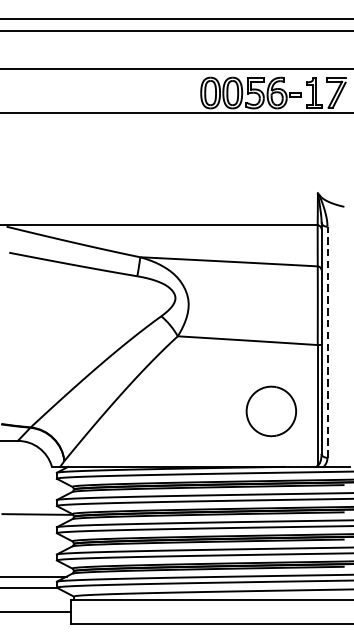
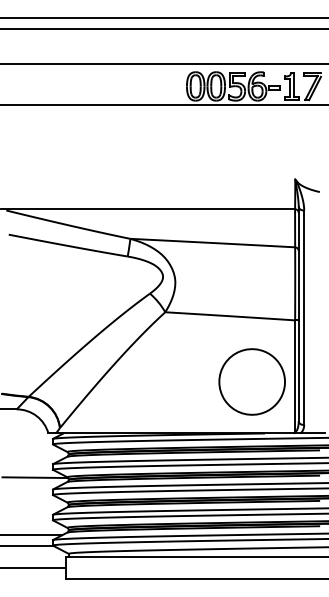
line: (327, 341) -> (304, 317), dashed -> solid
part: (270, 410) -> (251, 381), size x1.43

